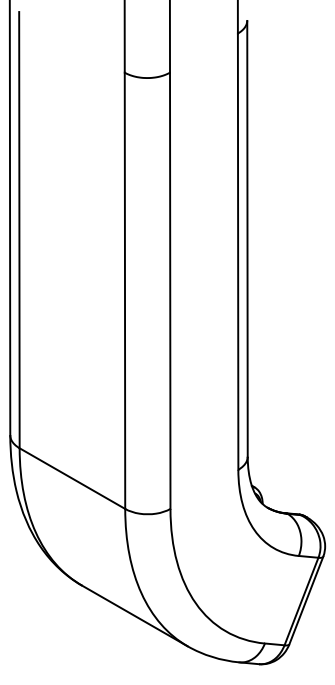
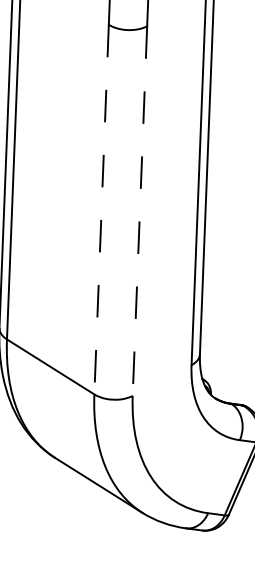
line: (124, 291) -> (101, 210), solid -> dashed
line: (170, 291) -> (140, 211), solid -> dashed

